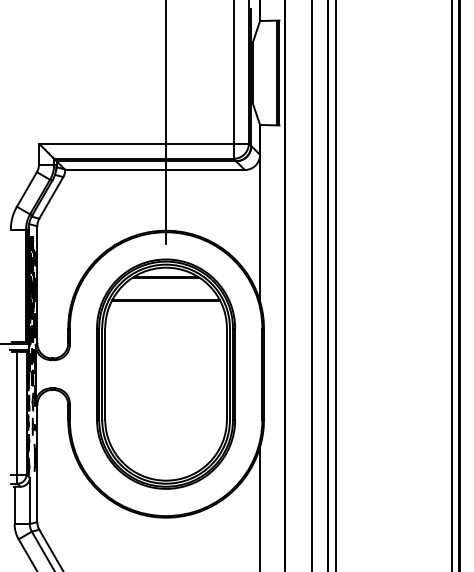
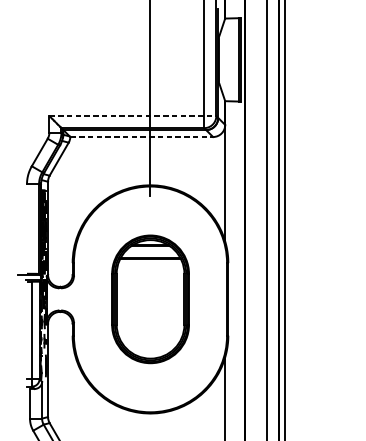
line: (143, 143) -> (132, 115), solid -> dashed
line: (155, 170) -> (142, 137), solid -> dashed
part: (166, 373) -> (150, 298), size x0.7

